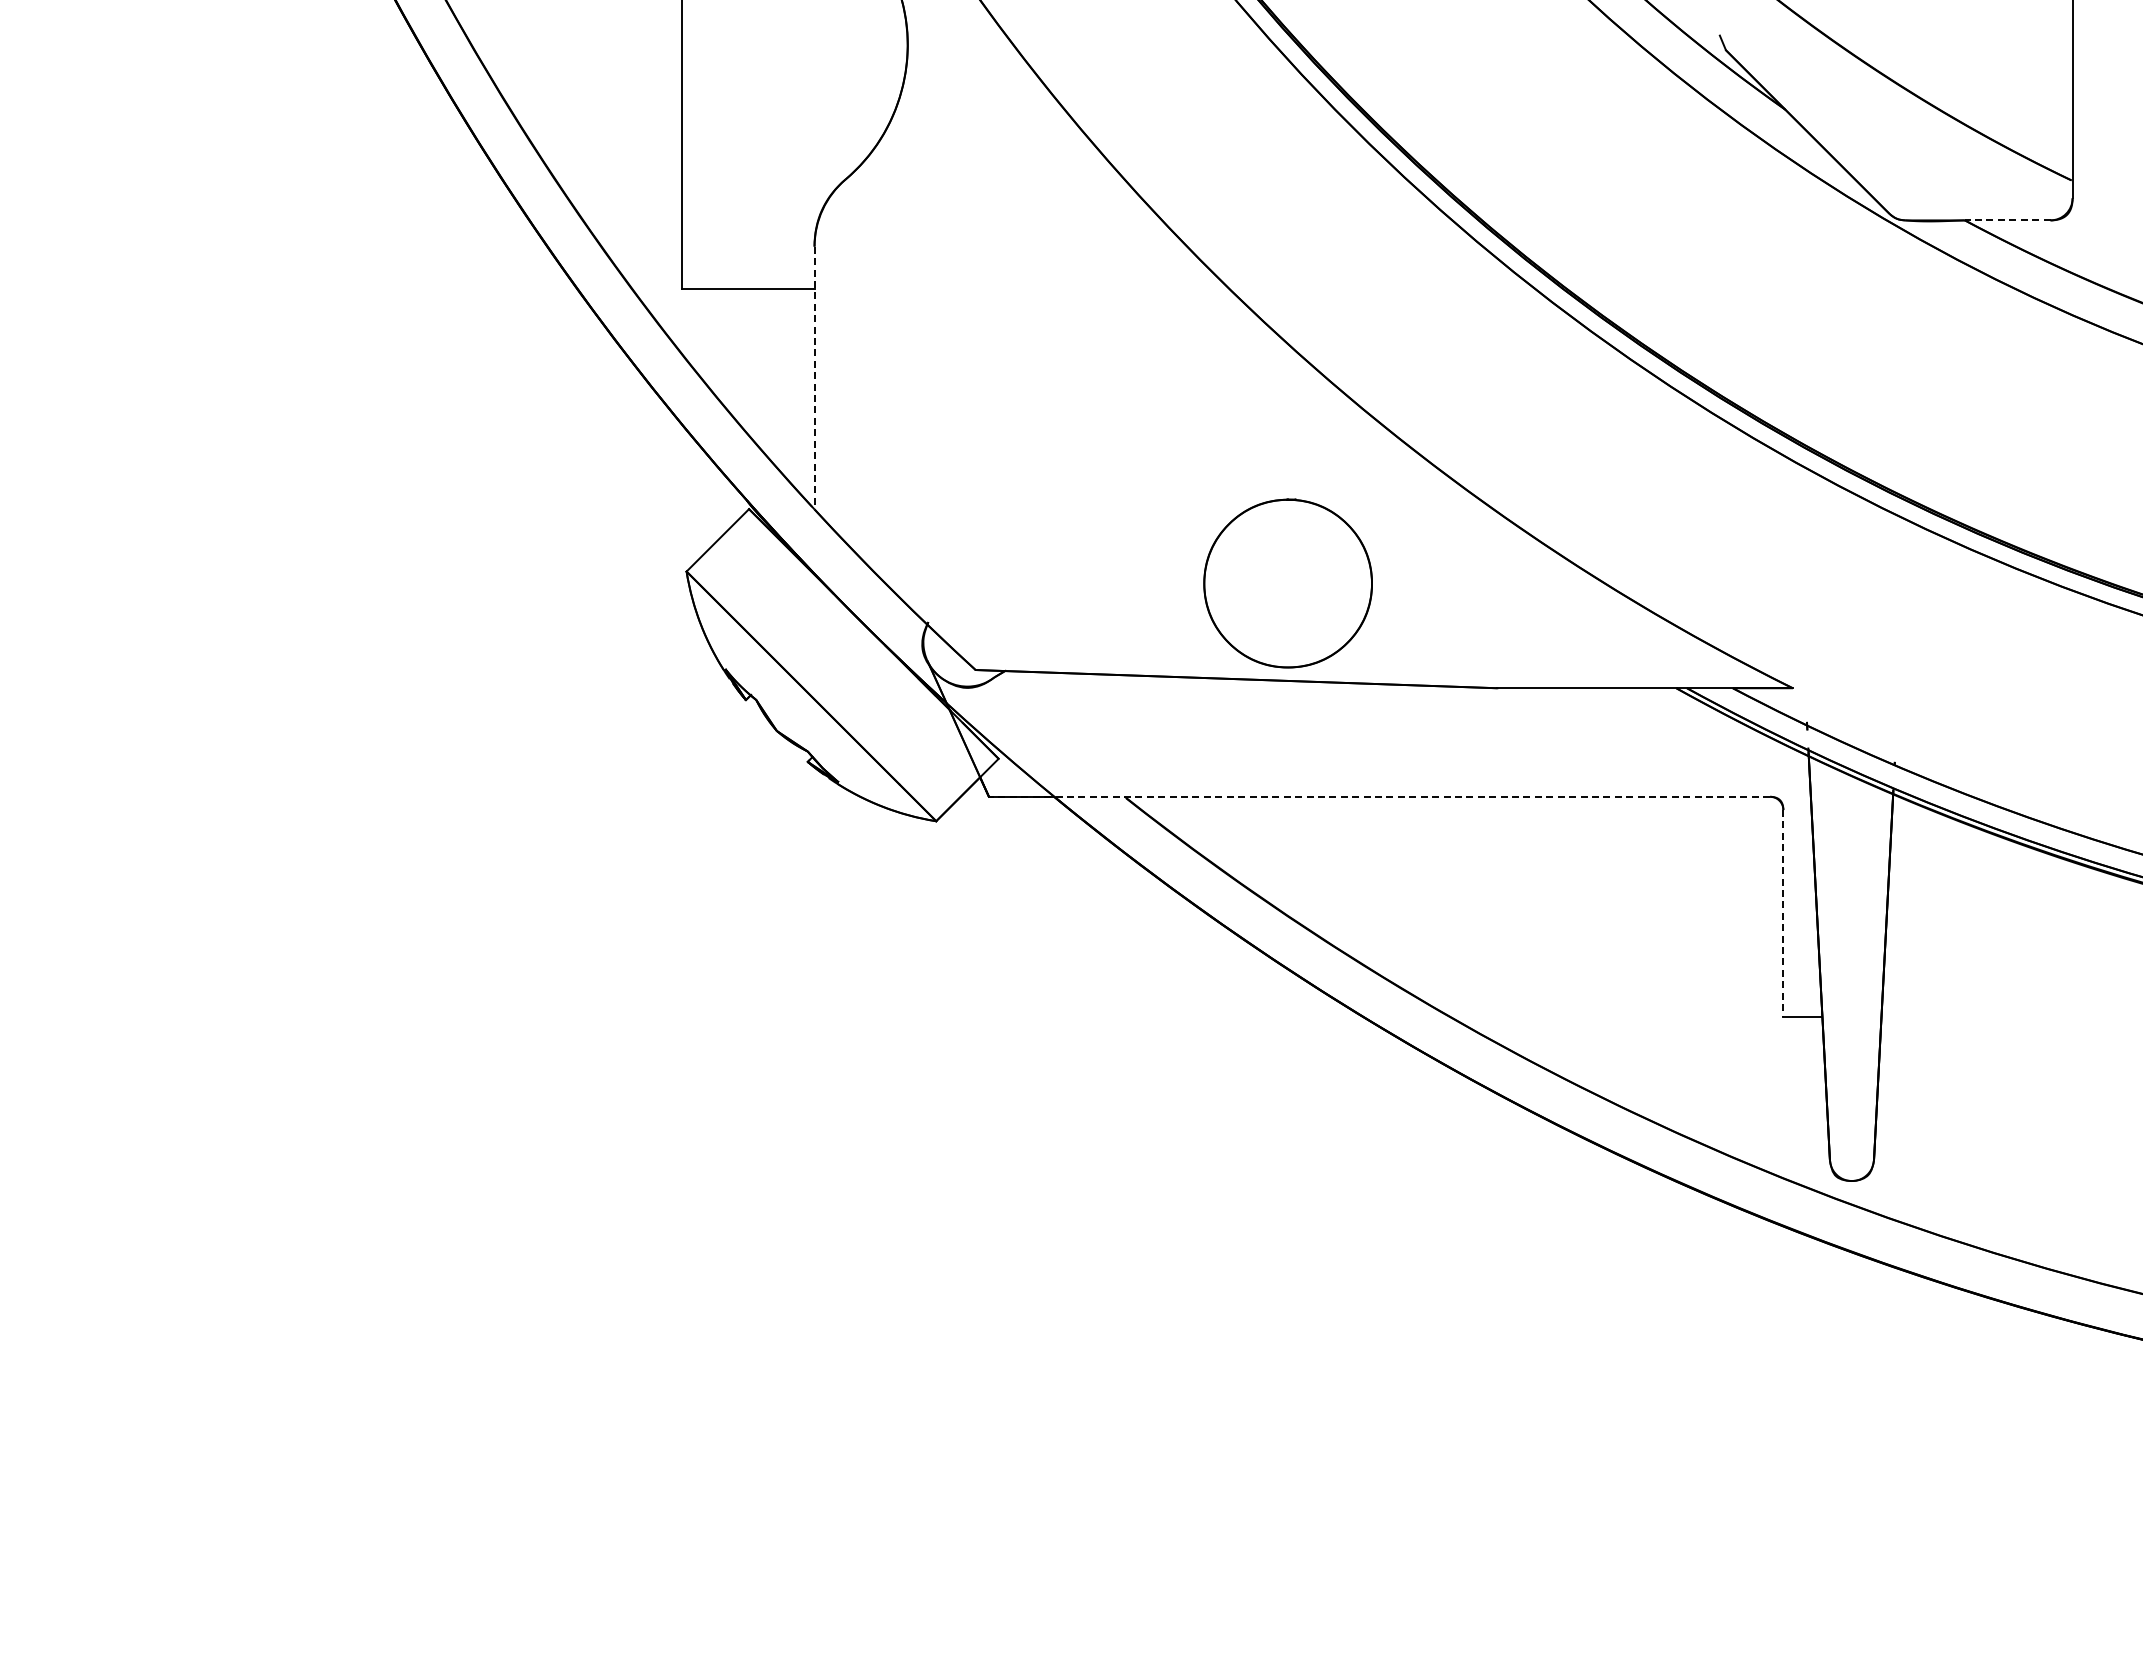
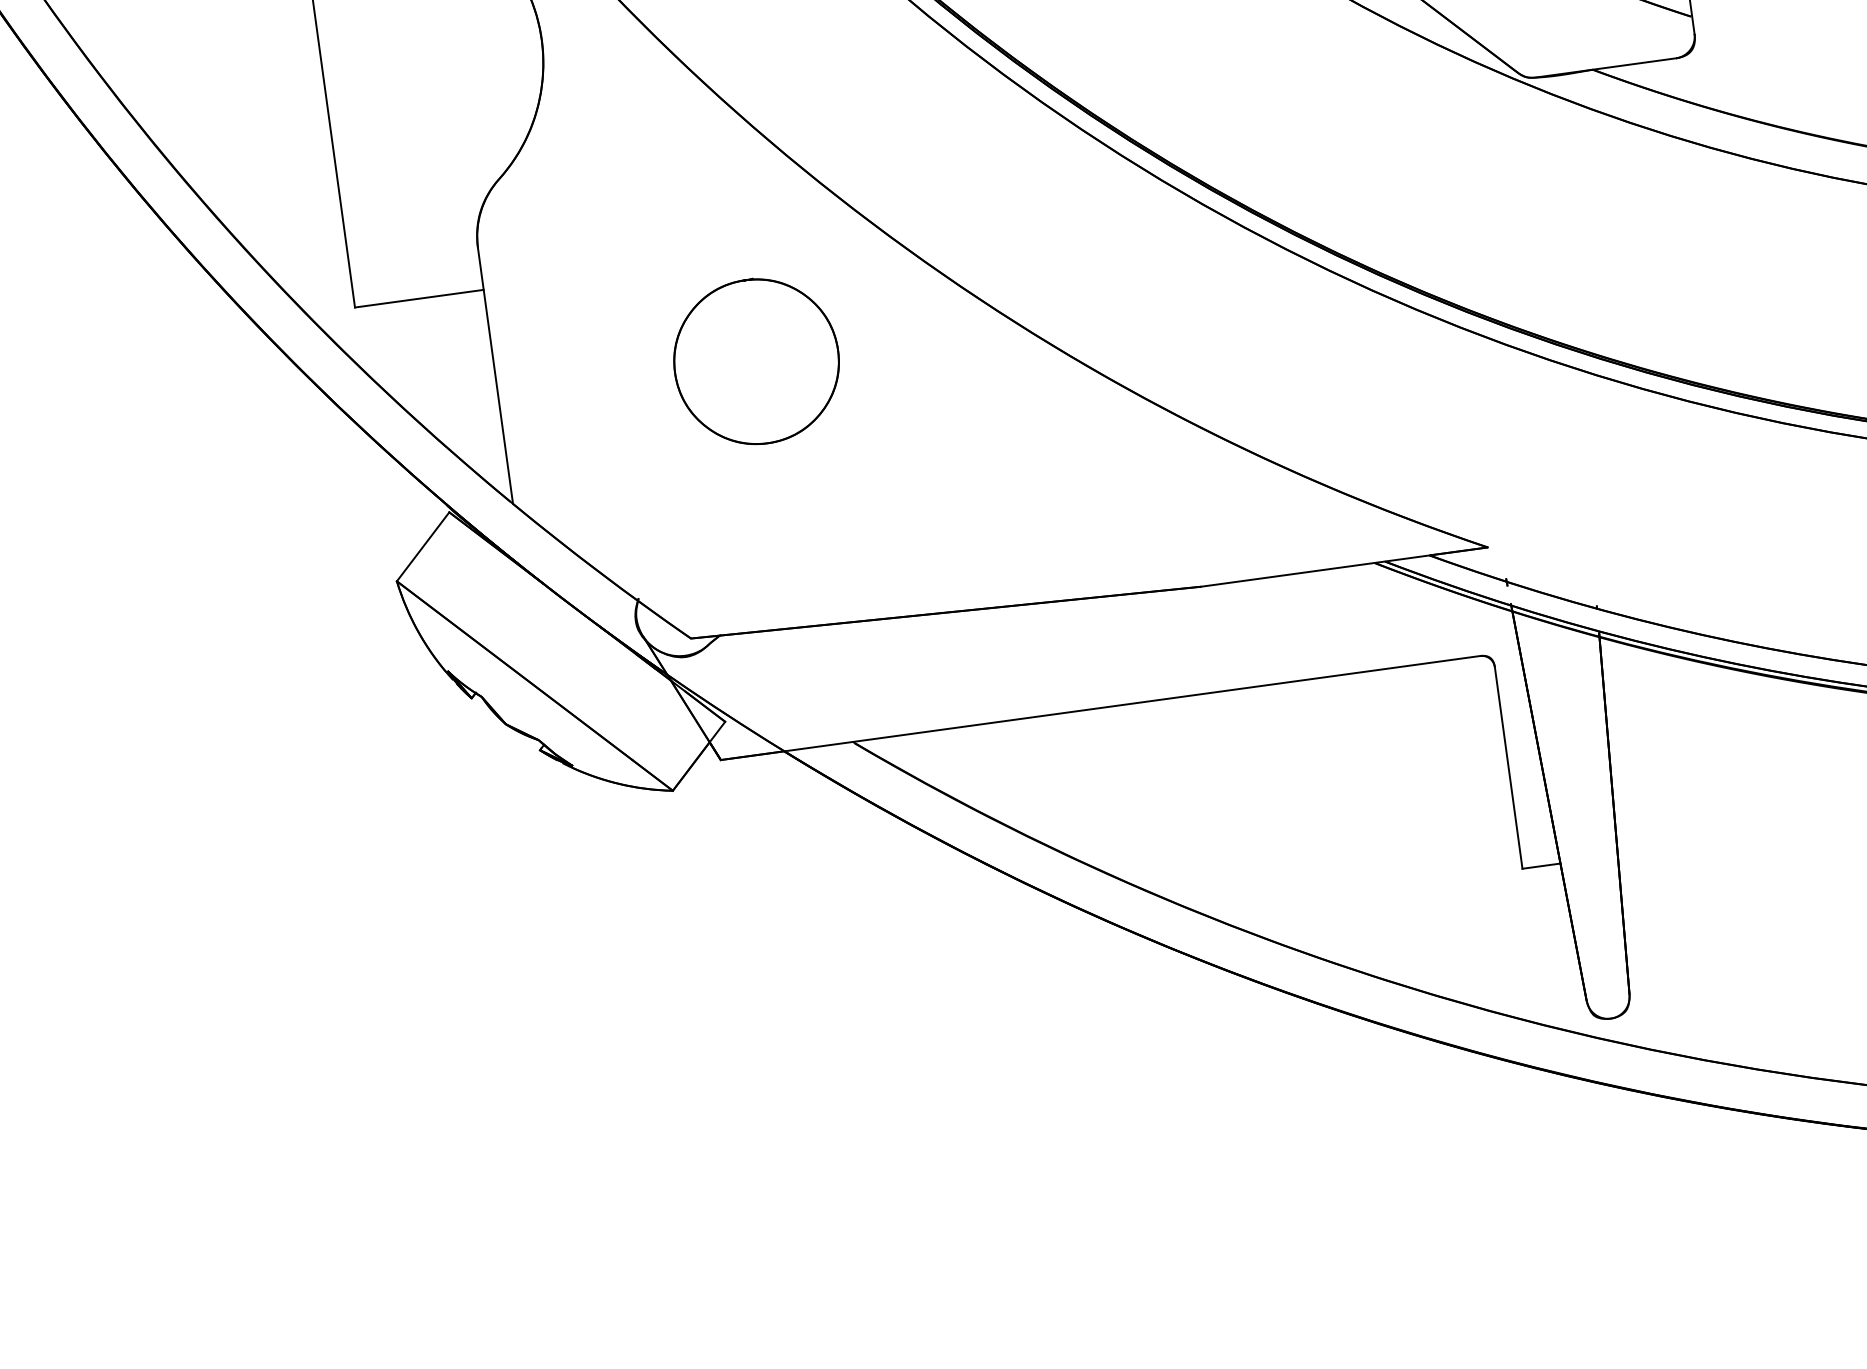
line: (2007, 220) -> (1634, 64), dashed -> solid
line: (814, 378) -> (495, 376), dashed -> solid
part: (1287, 583) -> (755, 361), moved
line: (1379, 796) -> (1100, 707), dashed -> solid
line: (1783, 913) -> (1508, 767), dashed -> solid

